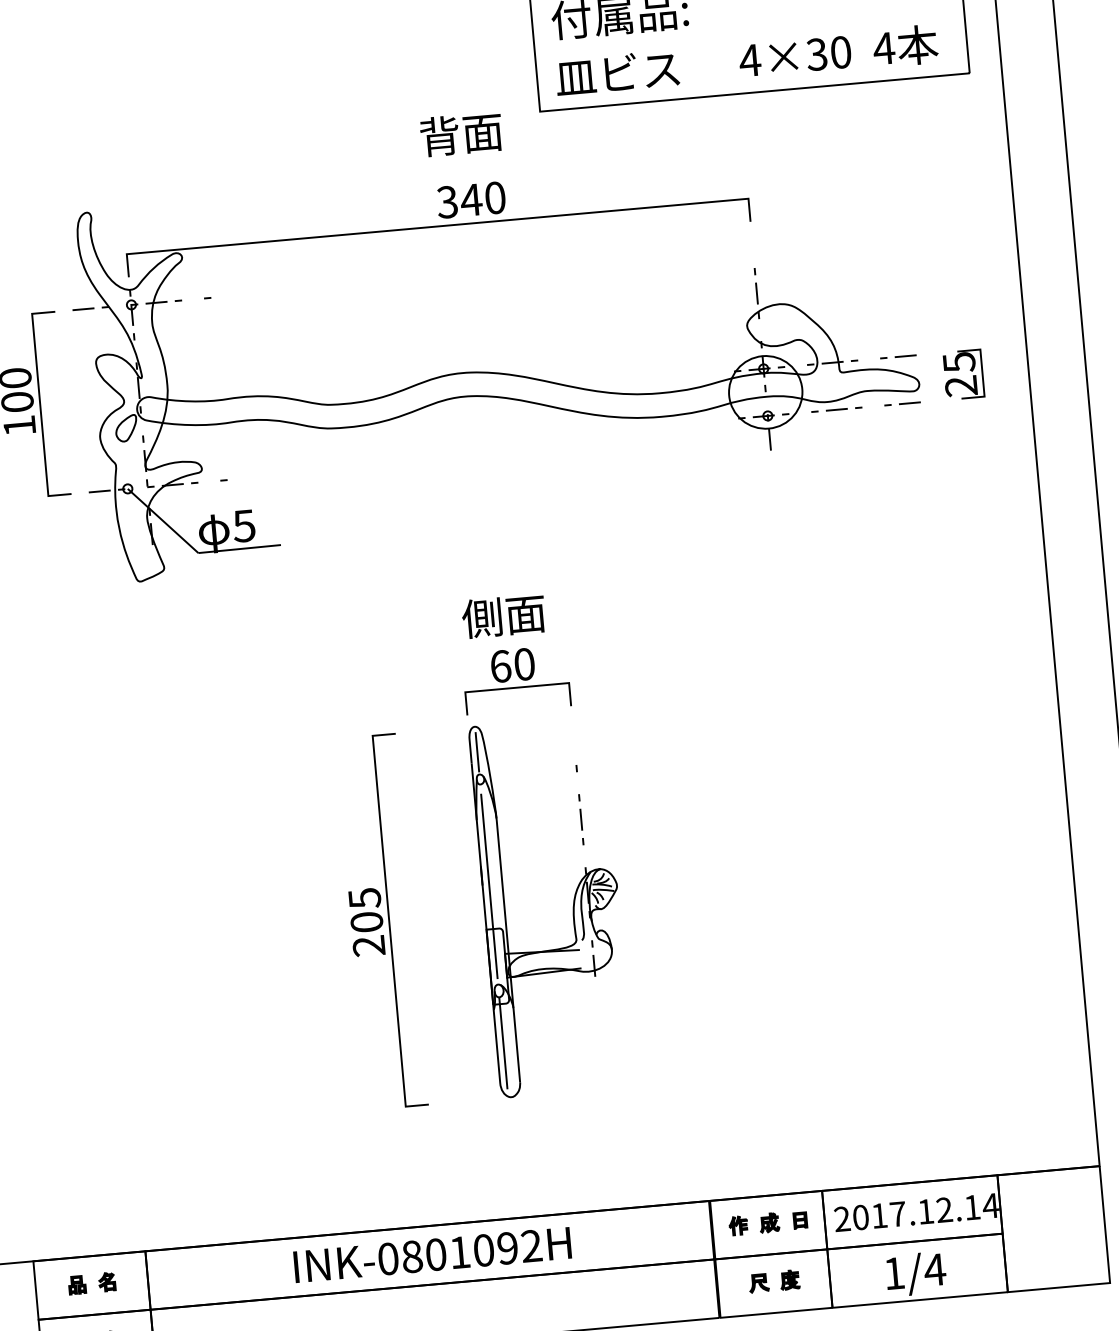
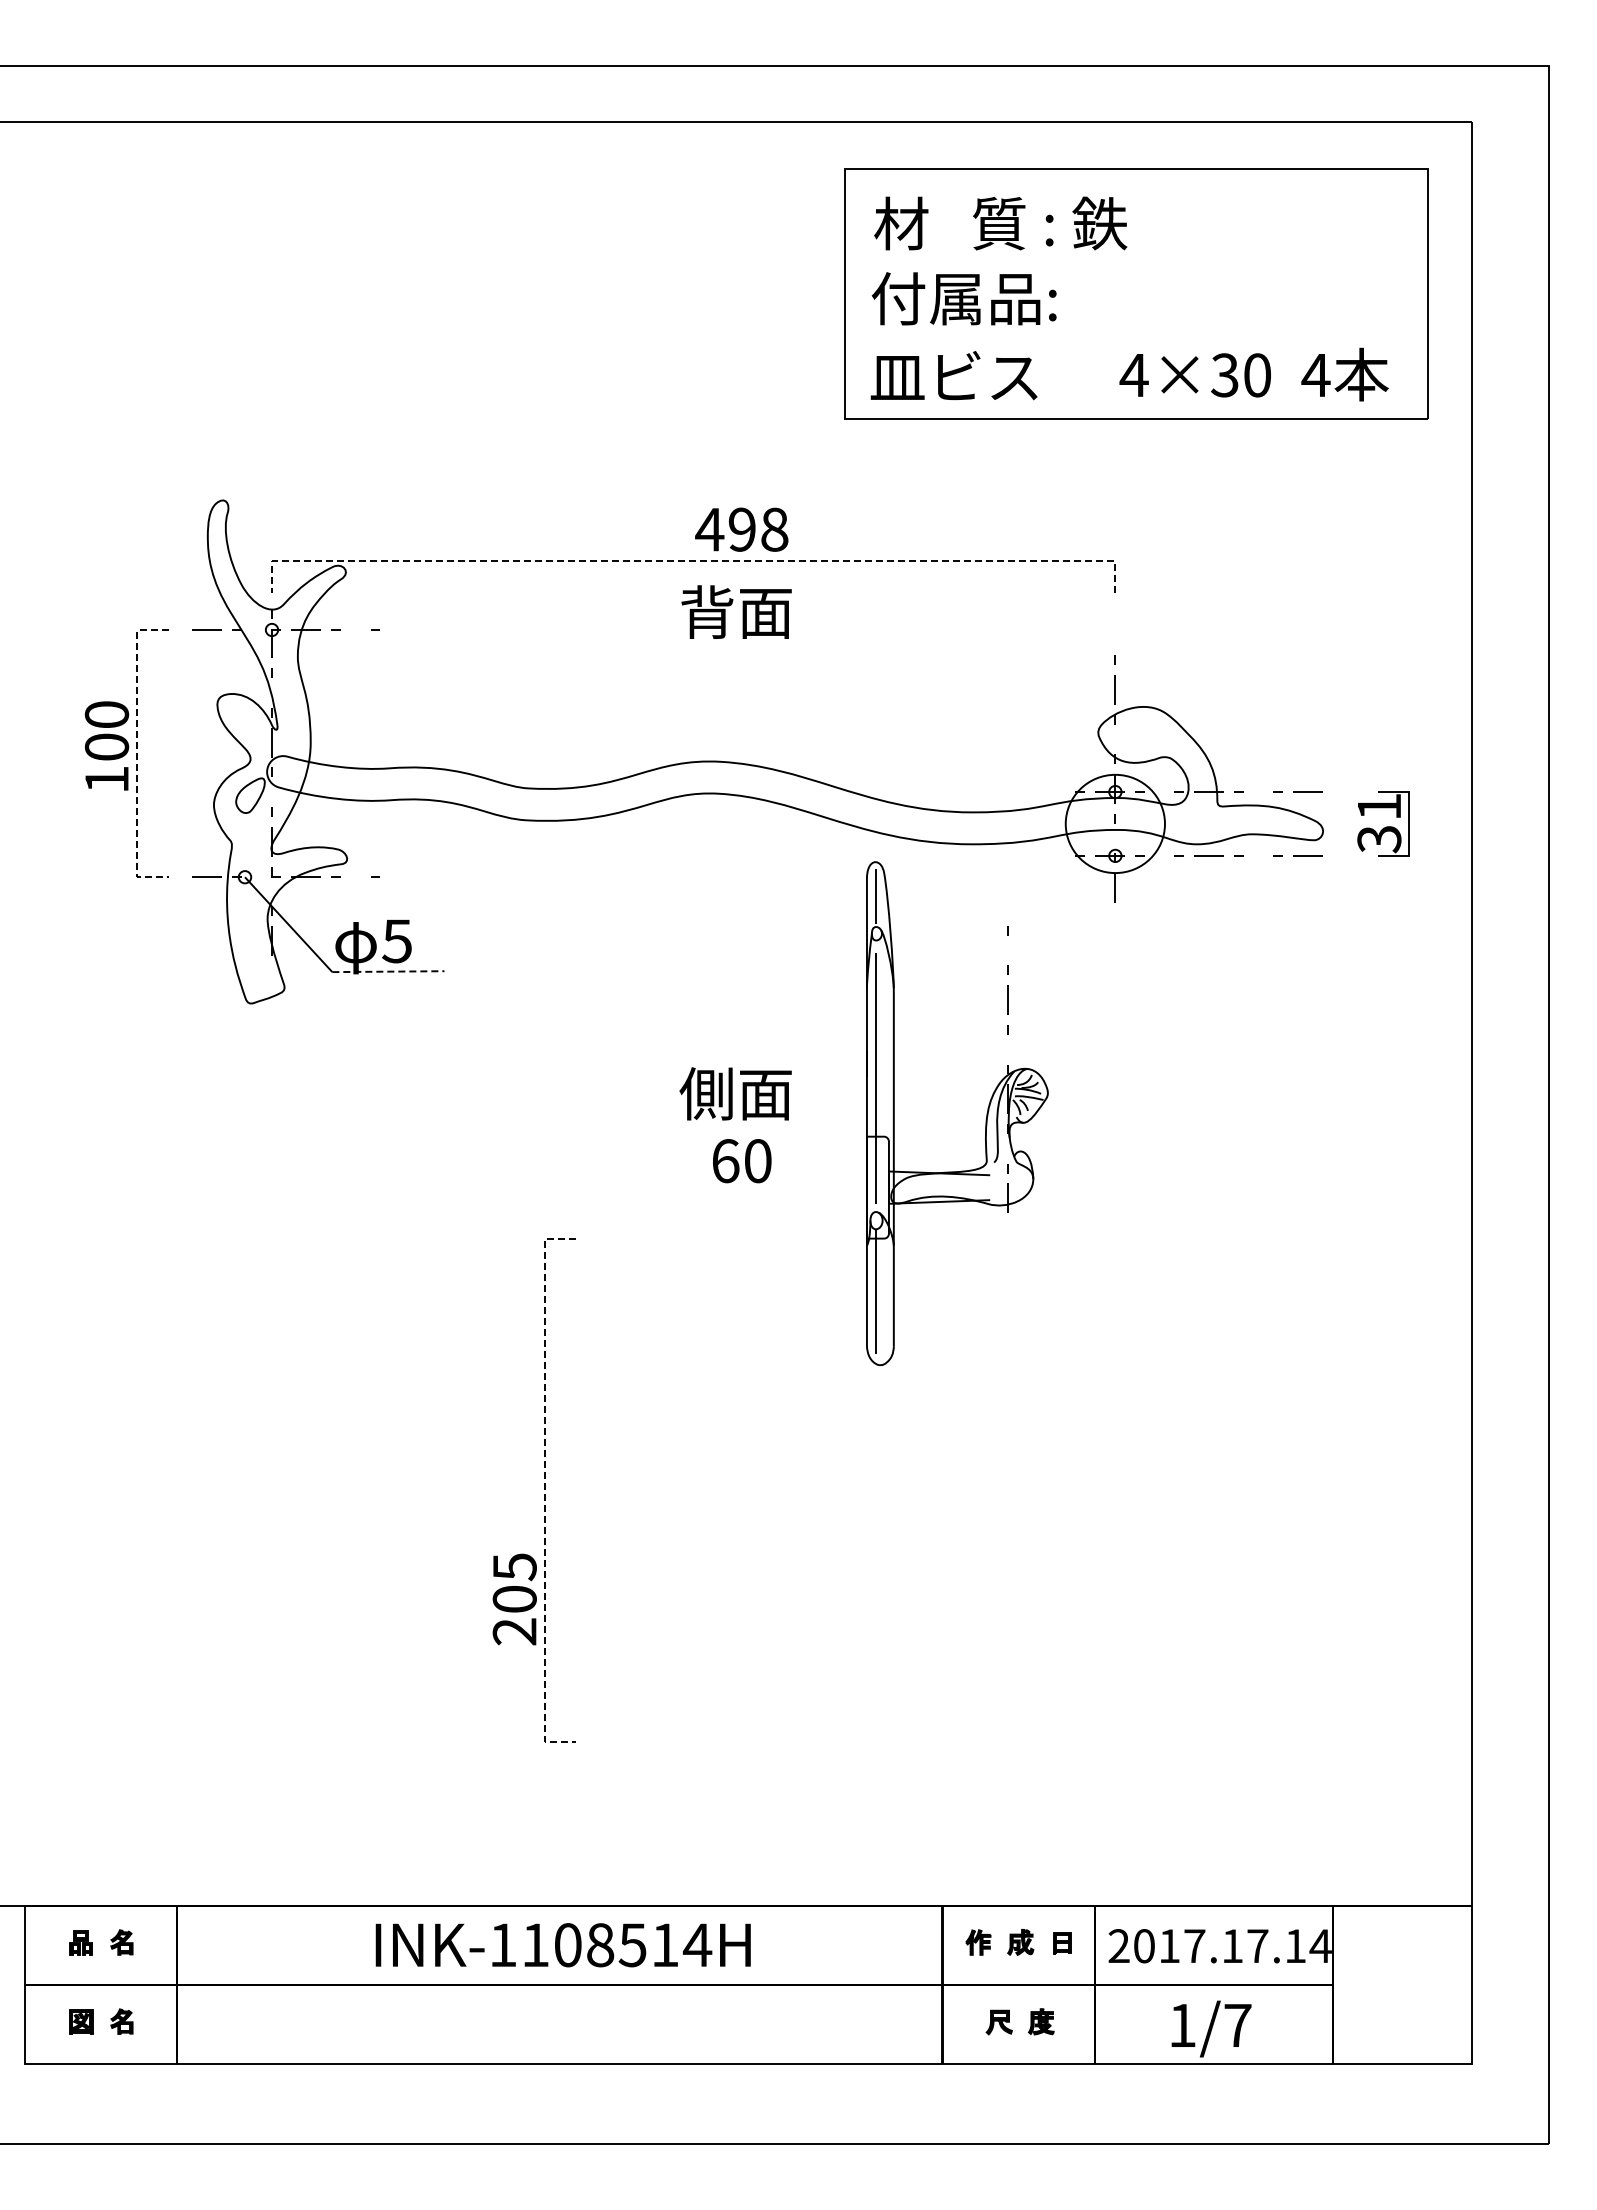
text: (461, 133) -> (736, 611), moved
text: (470, 199) -> (741, 529), 340 -> 498
line: (437, 226) -> (693, 561), solid -> dashed
text: (960, 374) -> (1379, 823), 25 -> 31
line: (40, 404) -> (137, 753), solid -> dashed
line: (239, 548) -> (388, 971), solid -> dashed
part: (517, 688) -> (745, 1192), removed
part: (572, 909) -> (985, 1119), moved
line: (388, 921) -> (544, 1490), solid -> dashed
text: (366, 922) -> (514, 1599), moved
text: (944, 1209) -> (1257, 1945), 2017.12.14 -> 2017.17.14
text: (460, 1252) -> (601, 1945), INK-0801092H -> INK-1108514H
text: (934, 1269) -> (1237, 2025), 1/4 -> 1/7

